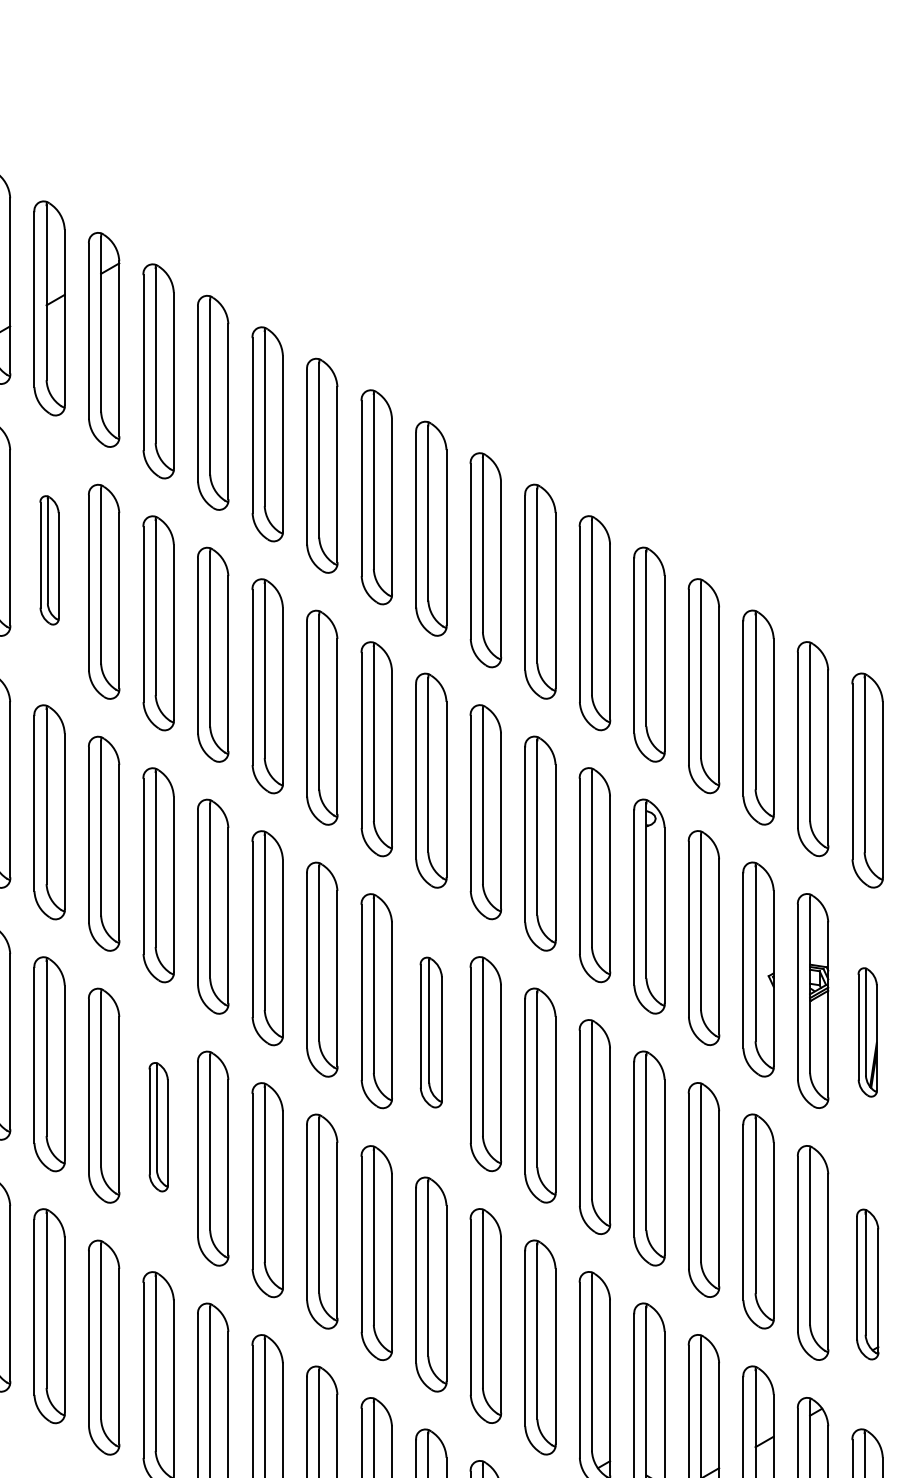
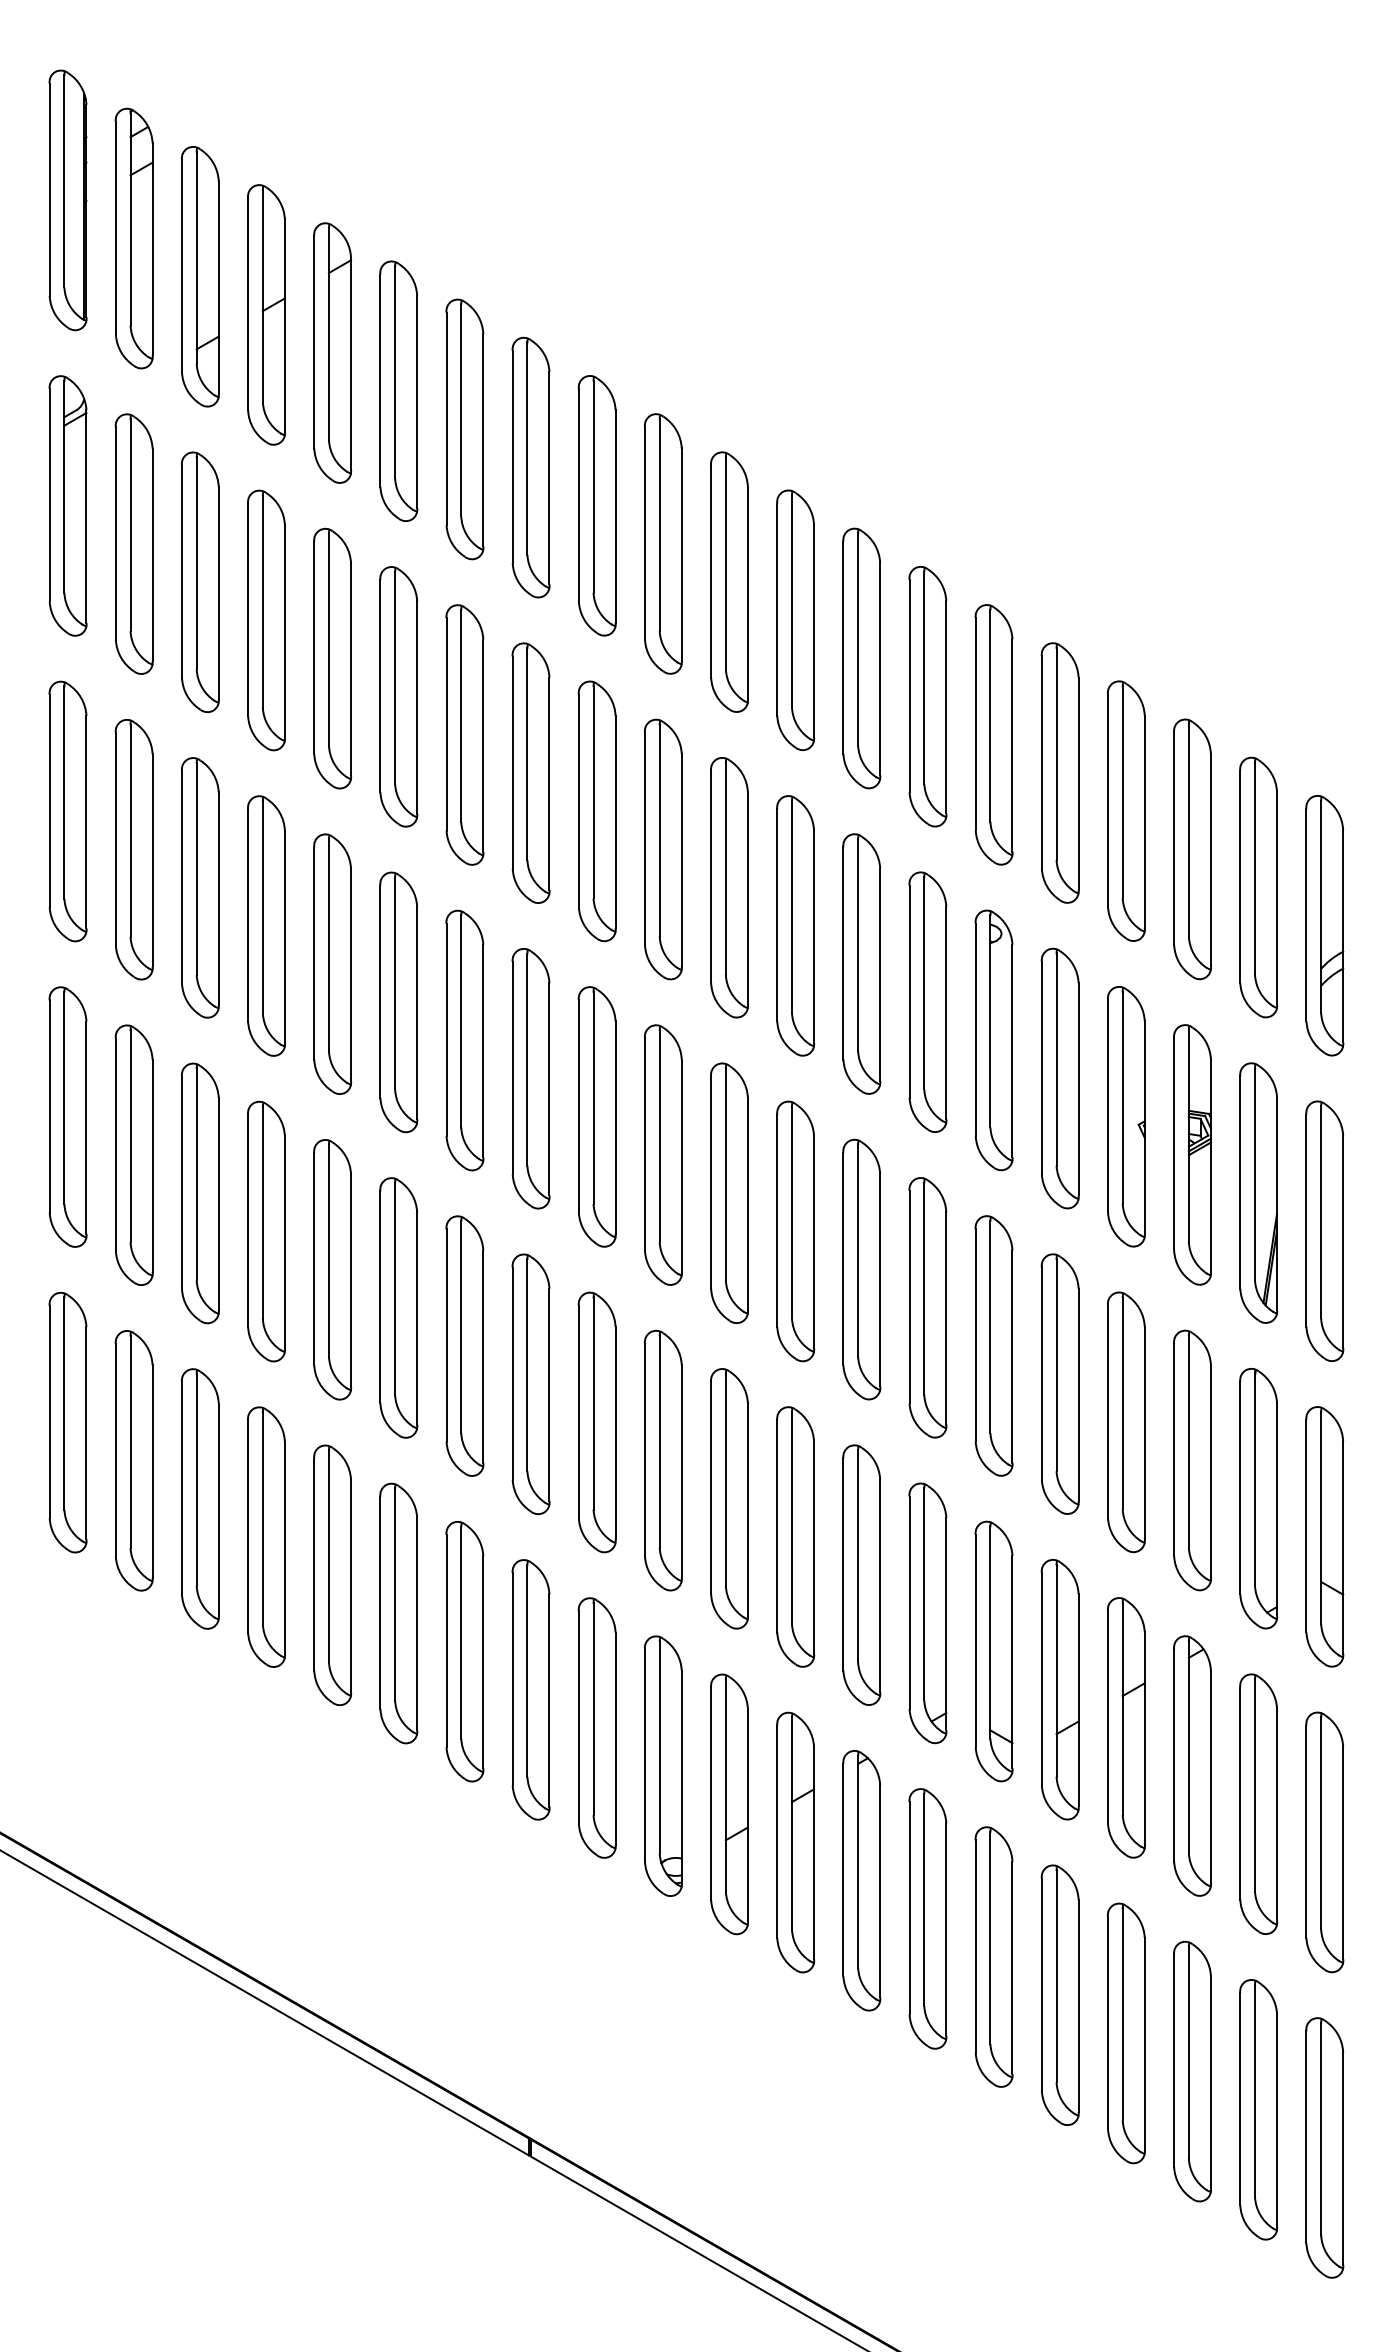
part: (49, 560) -> (266, 620), size x1.67
part: (431, 1032) -> (729, 1192), size x1.43
part: (867, 1032) -> (1258, 1192), size x1.67
part: (158, 1126) -> (398, 1307), size x1.67
part: (867, 1284) -> (1258, 1498), size x1.43

